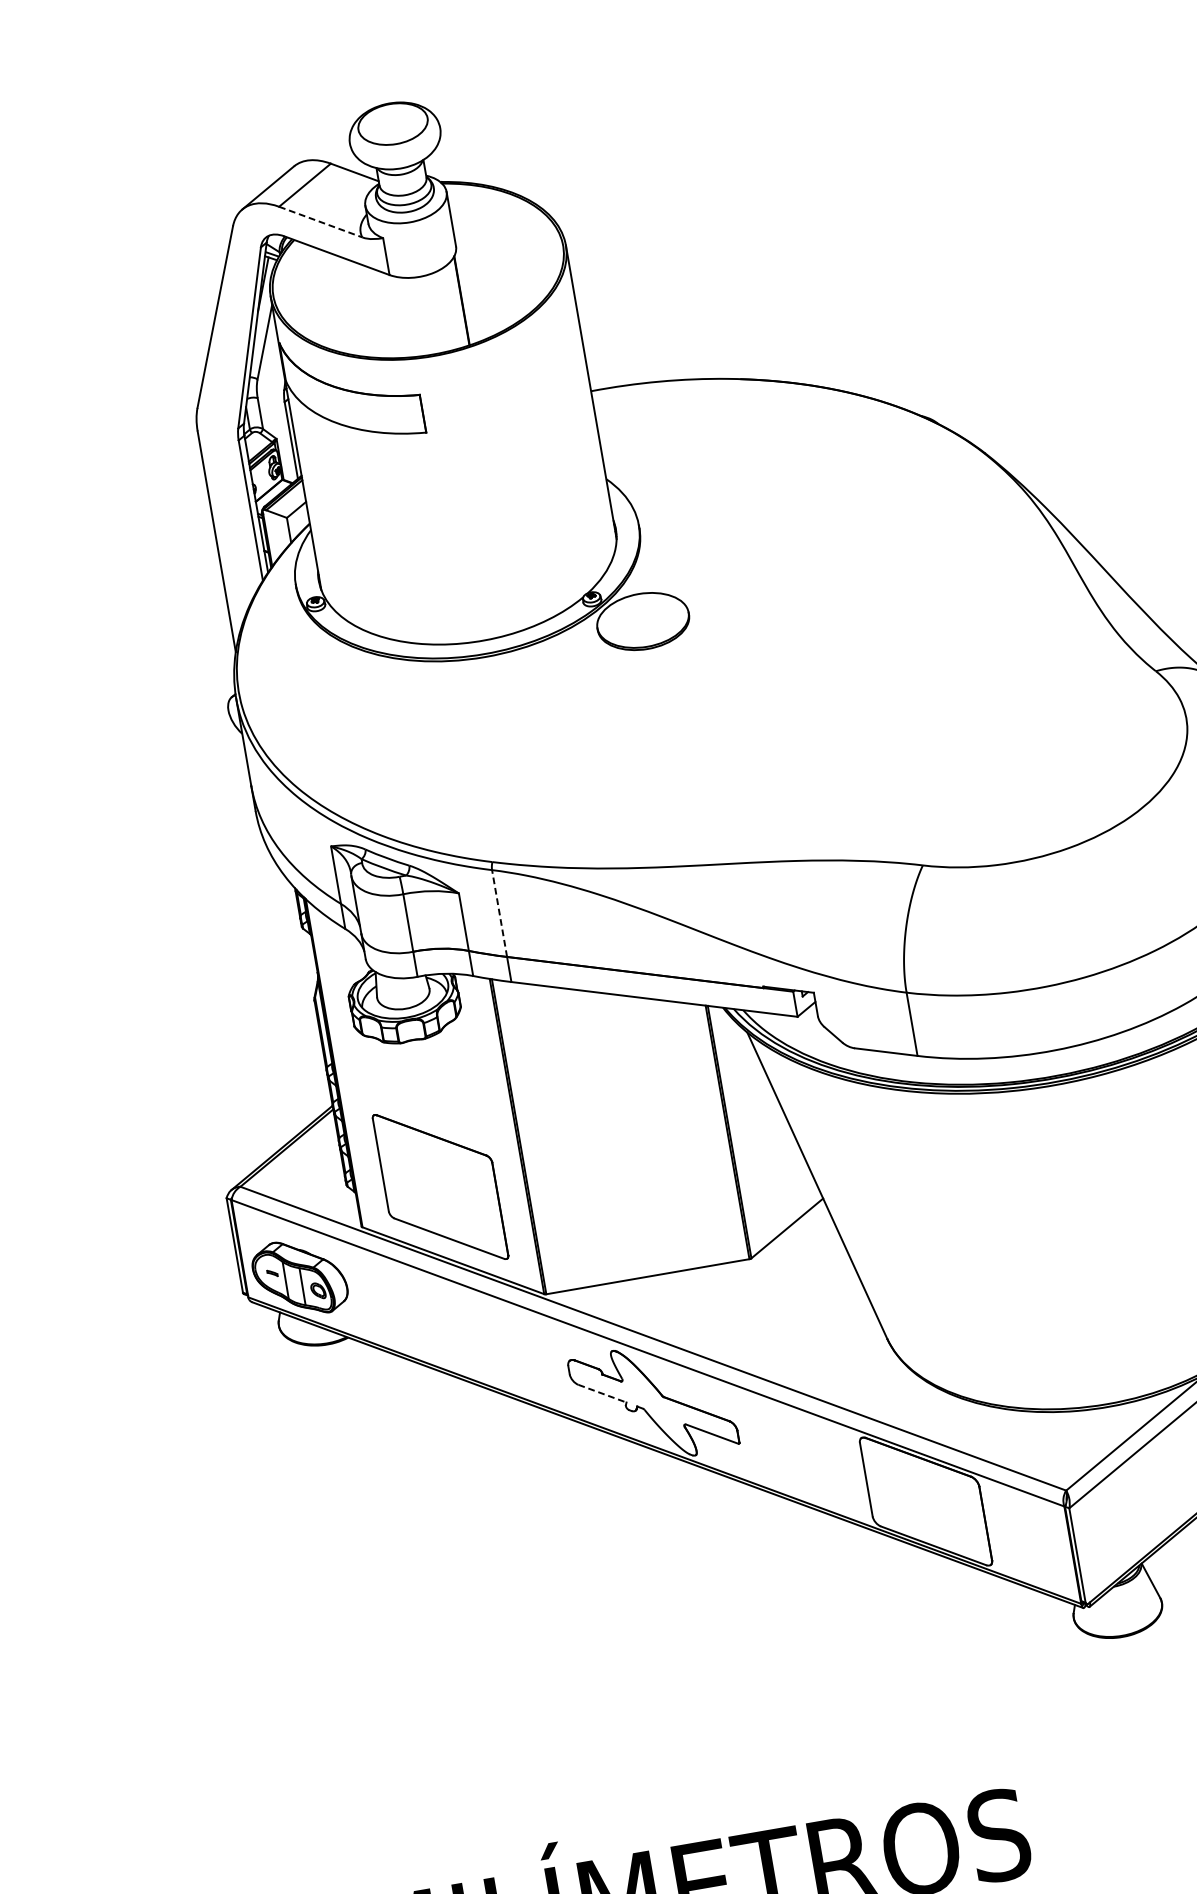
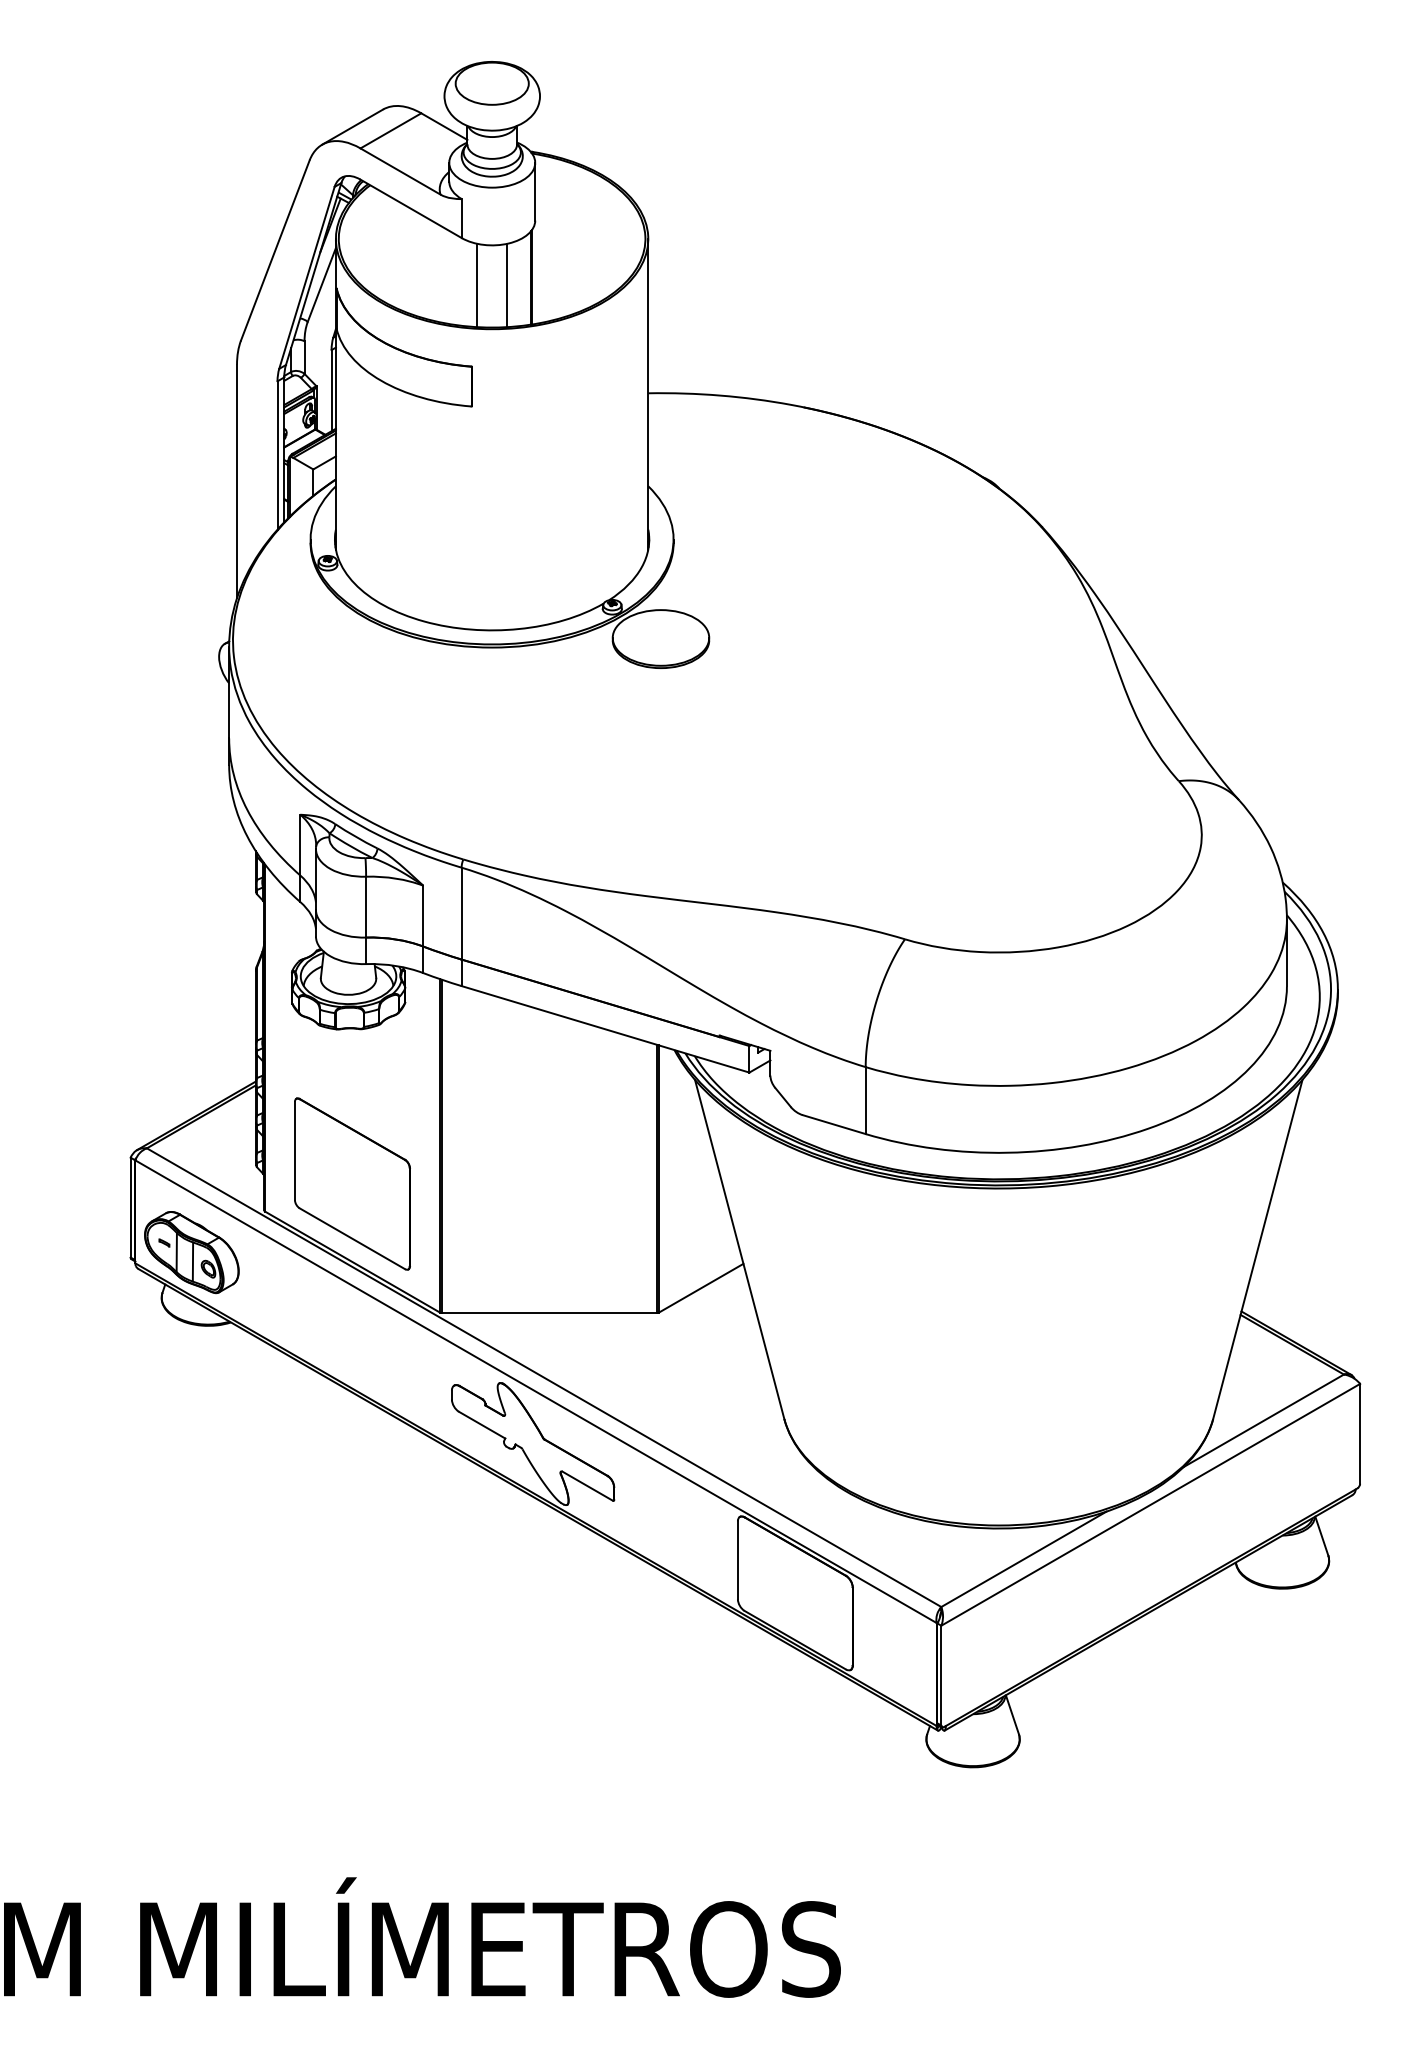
line: (320, 222) -> (400, 171), dashed -> solid
line: (440, 312) -> (507, 285), added
line: (412, 317) -> (477, 285), added
line: (499, 913) -> (461, 913), dashed -> solid
line: (602, 1393) -> (482, 1425), dashed -> solid

